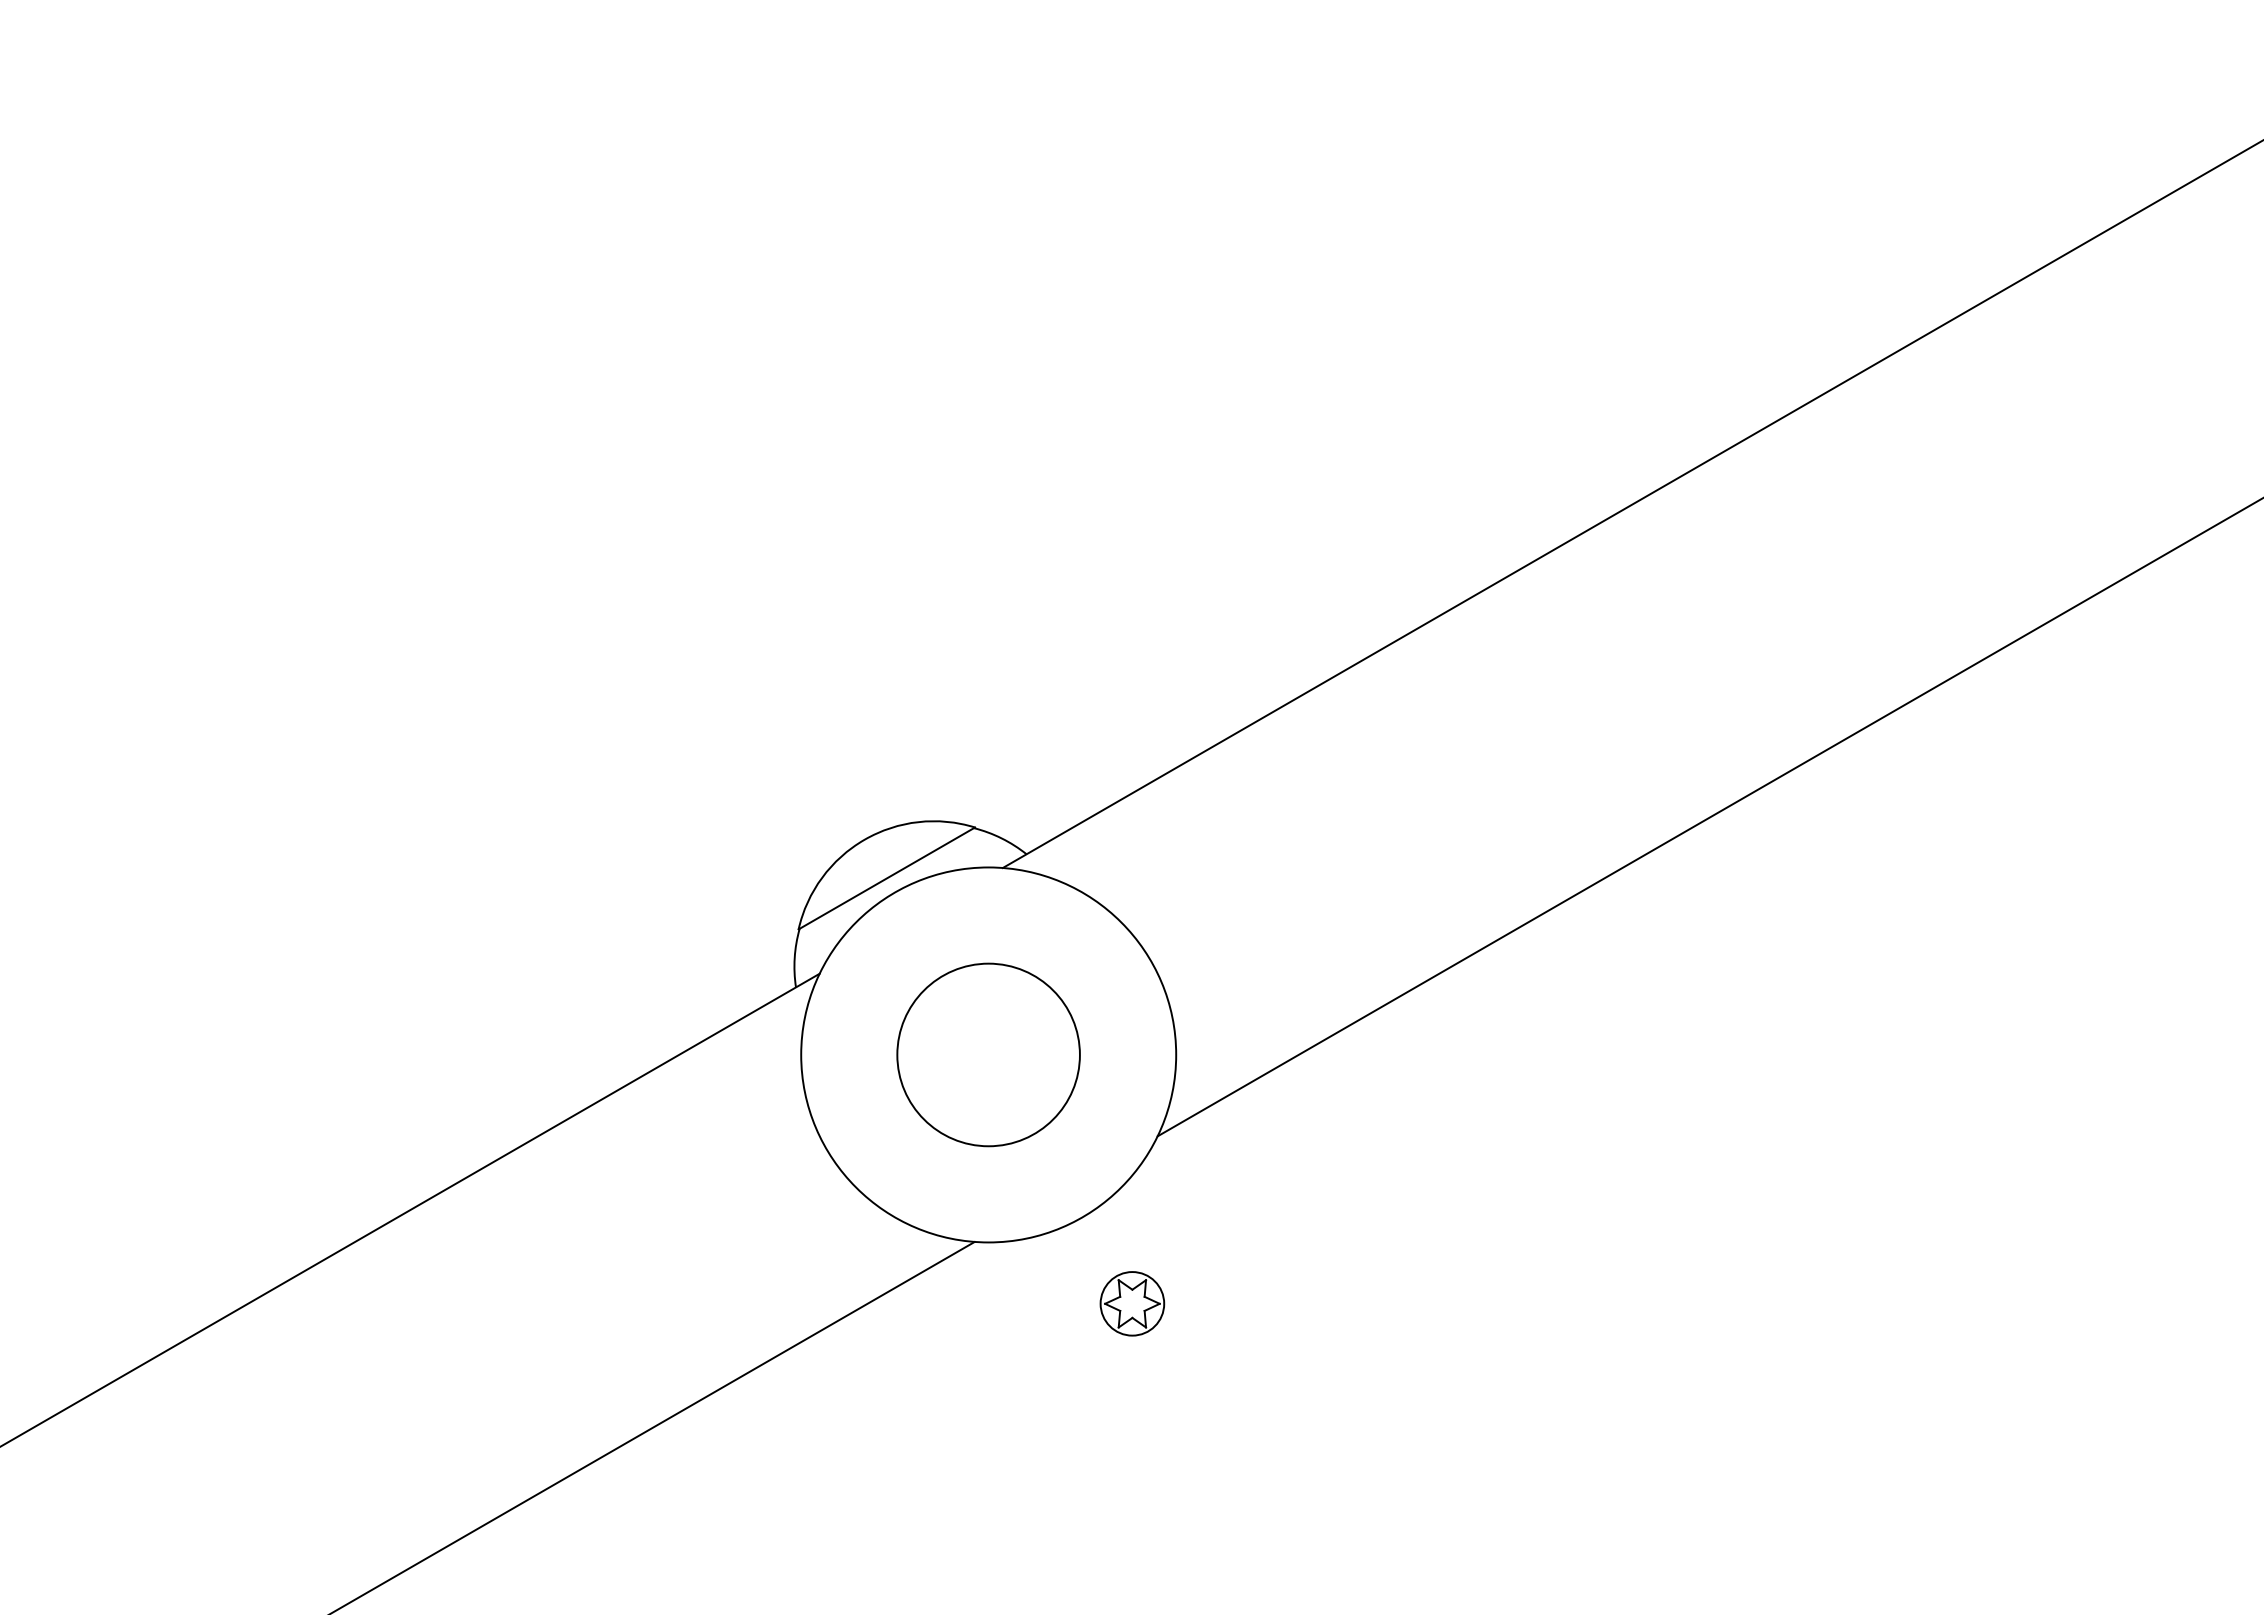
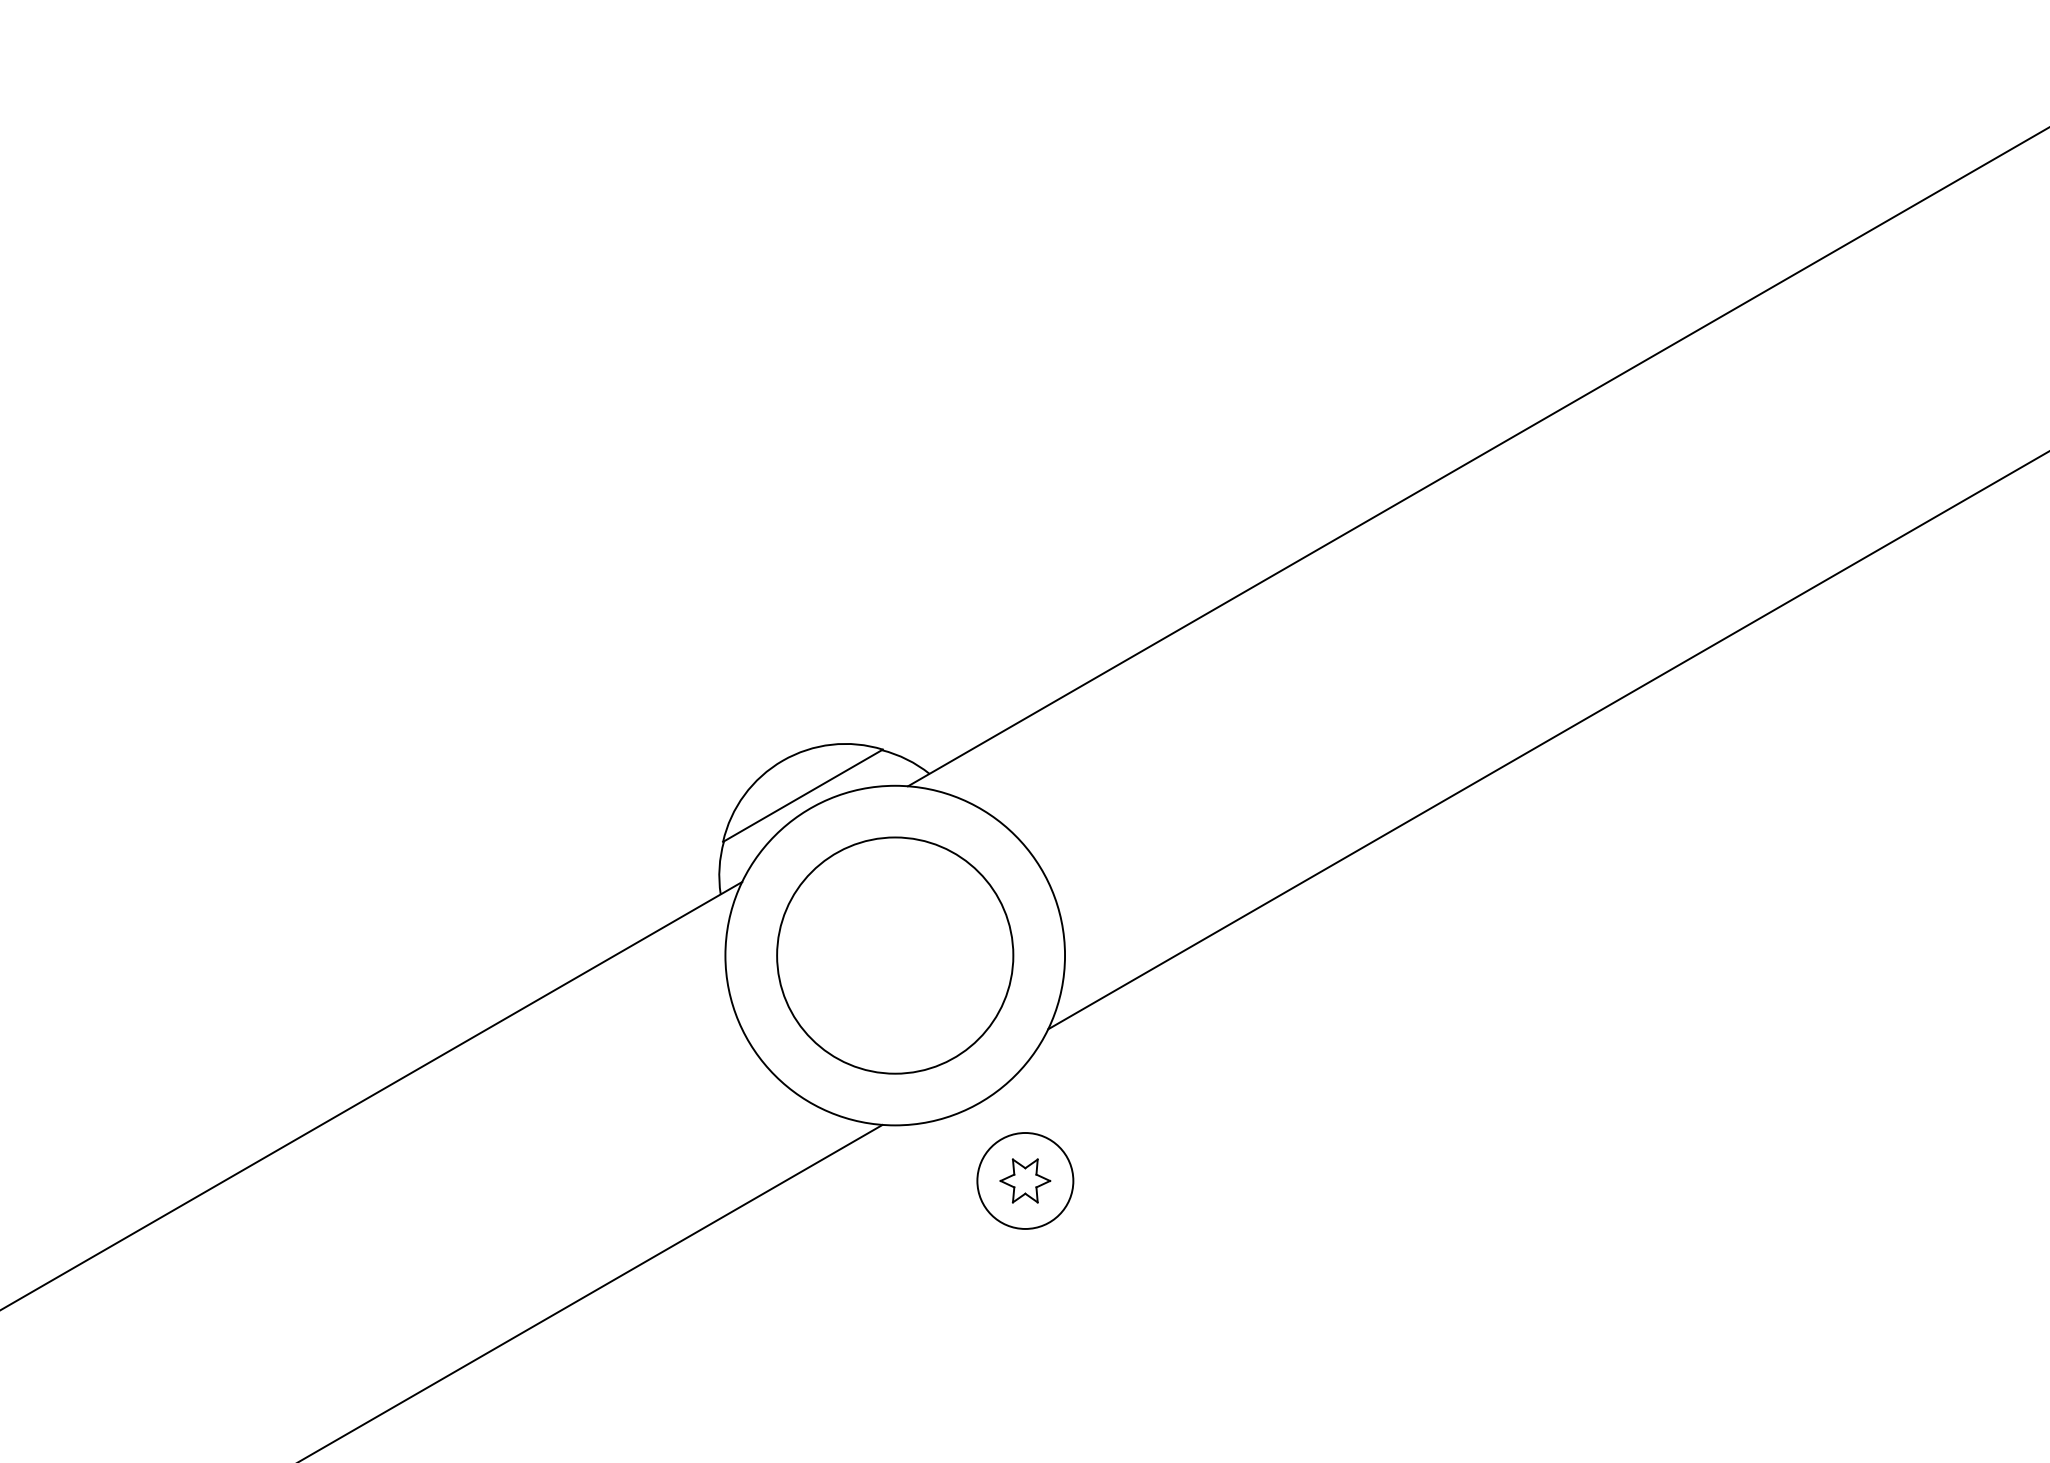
circle: (988, 1054) -> (895, 955), size x1.43
circle: (1132, 1303) -> (1025, 1180), size x1.67

